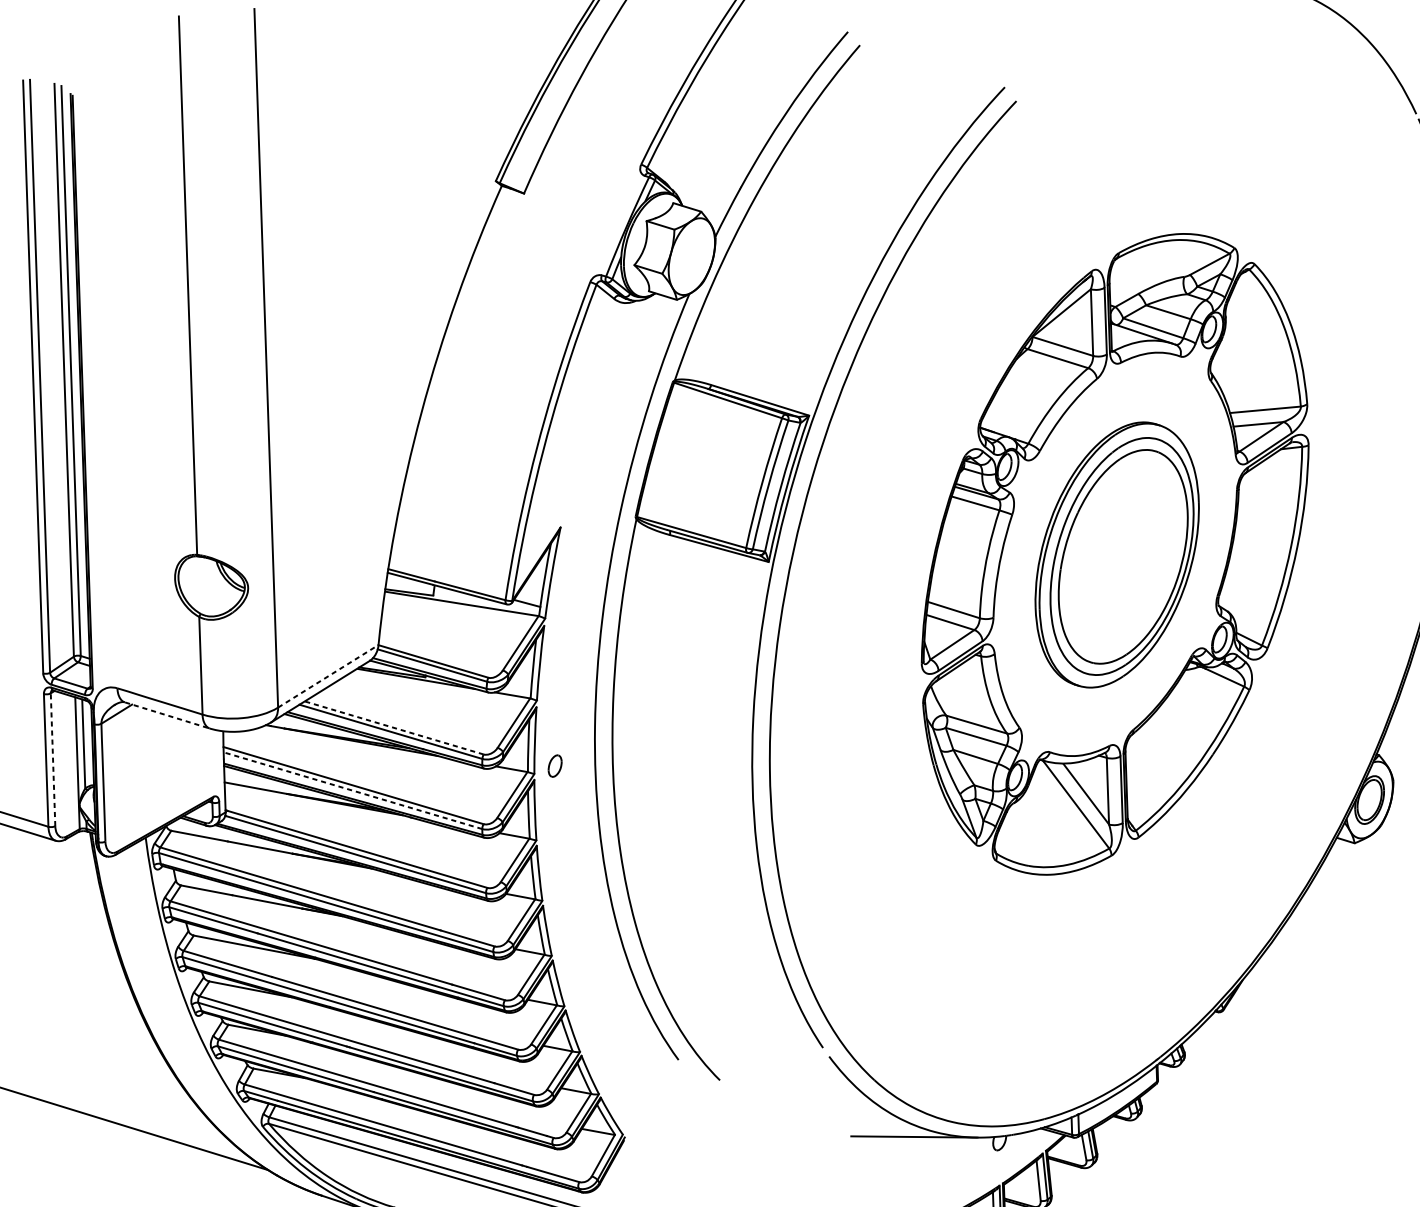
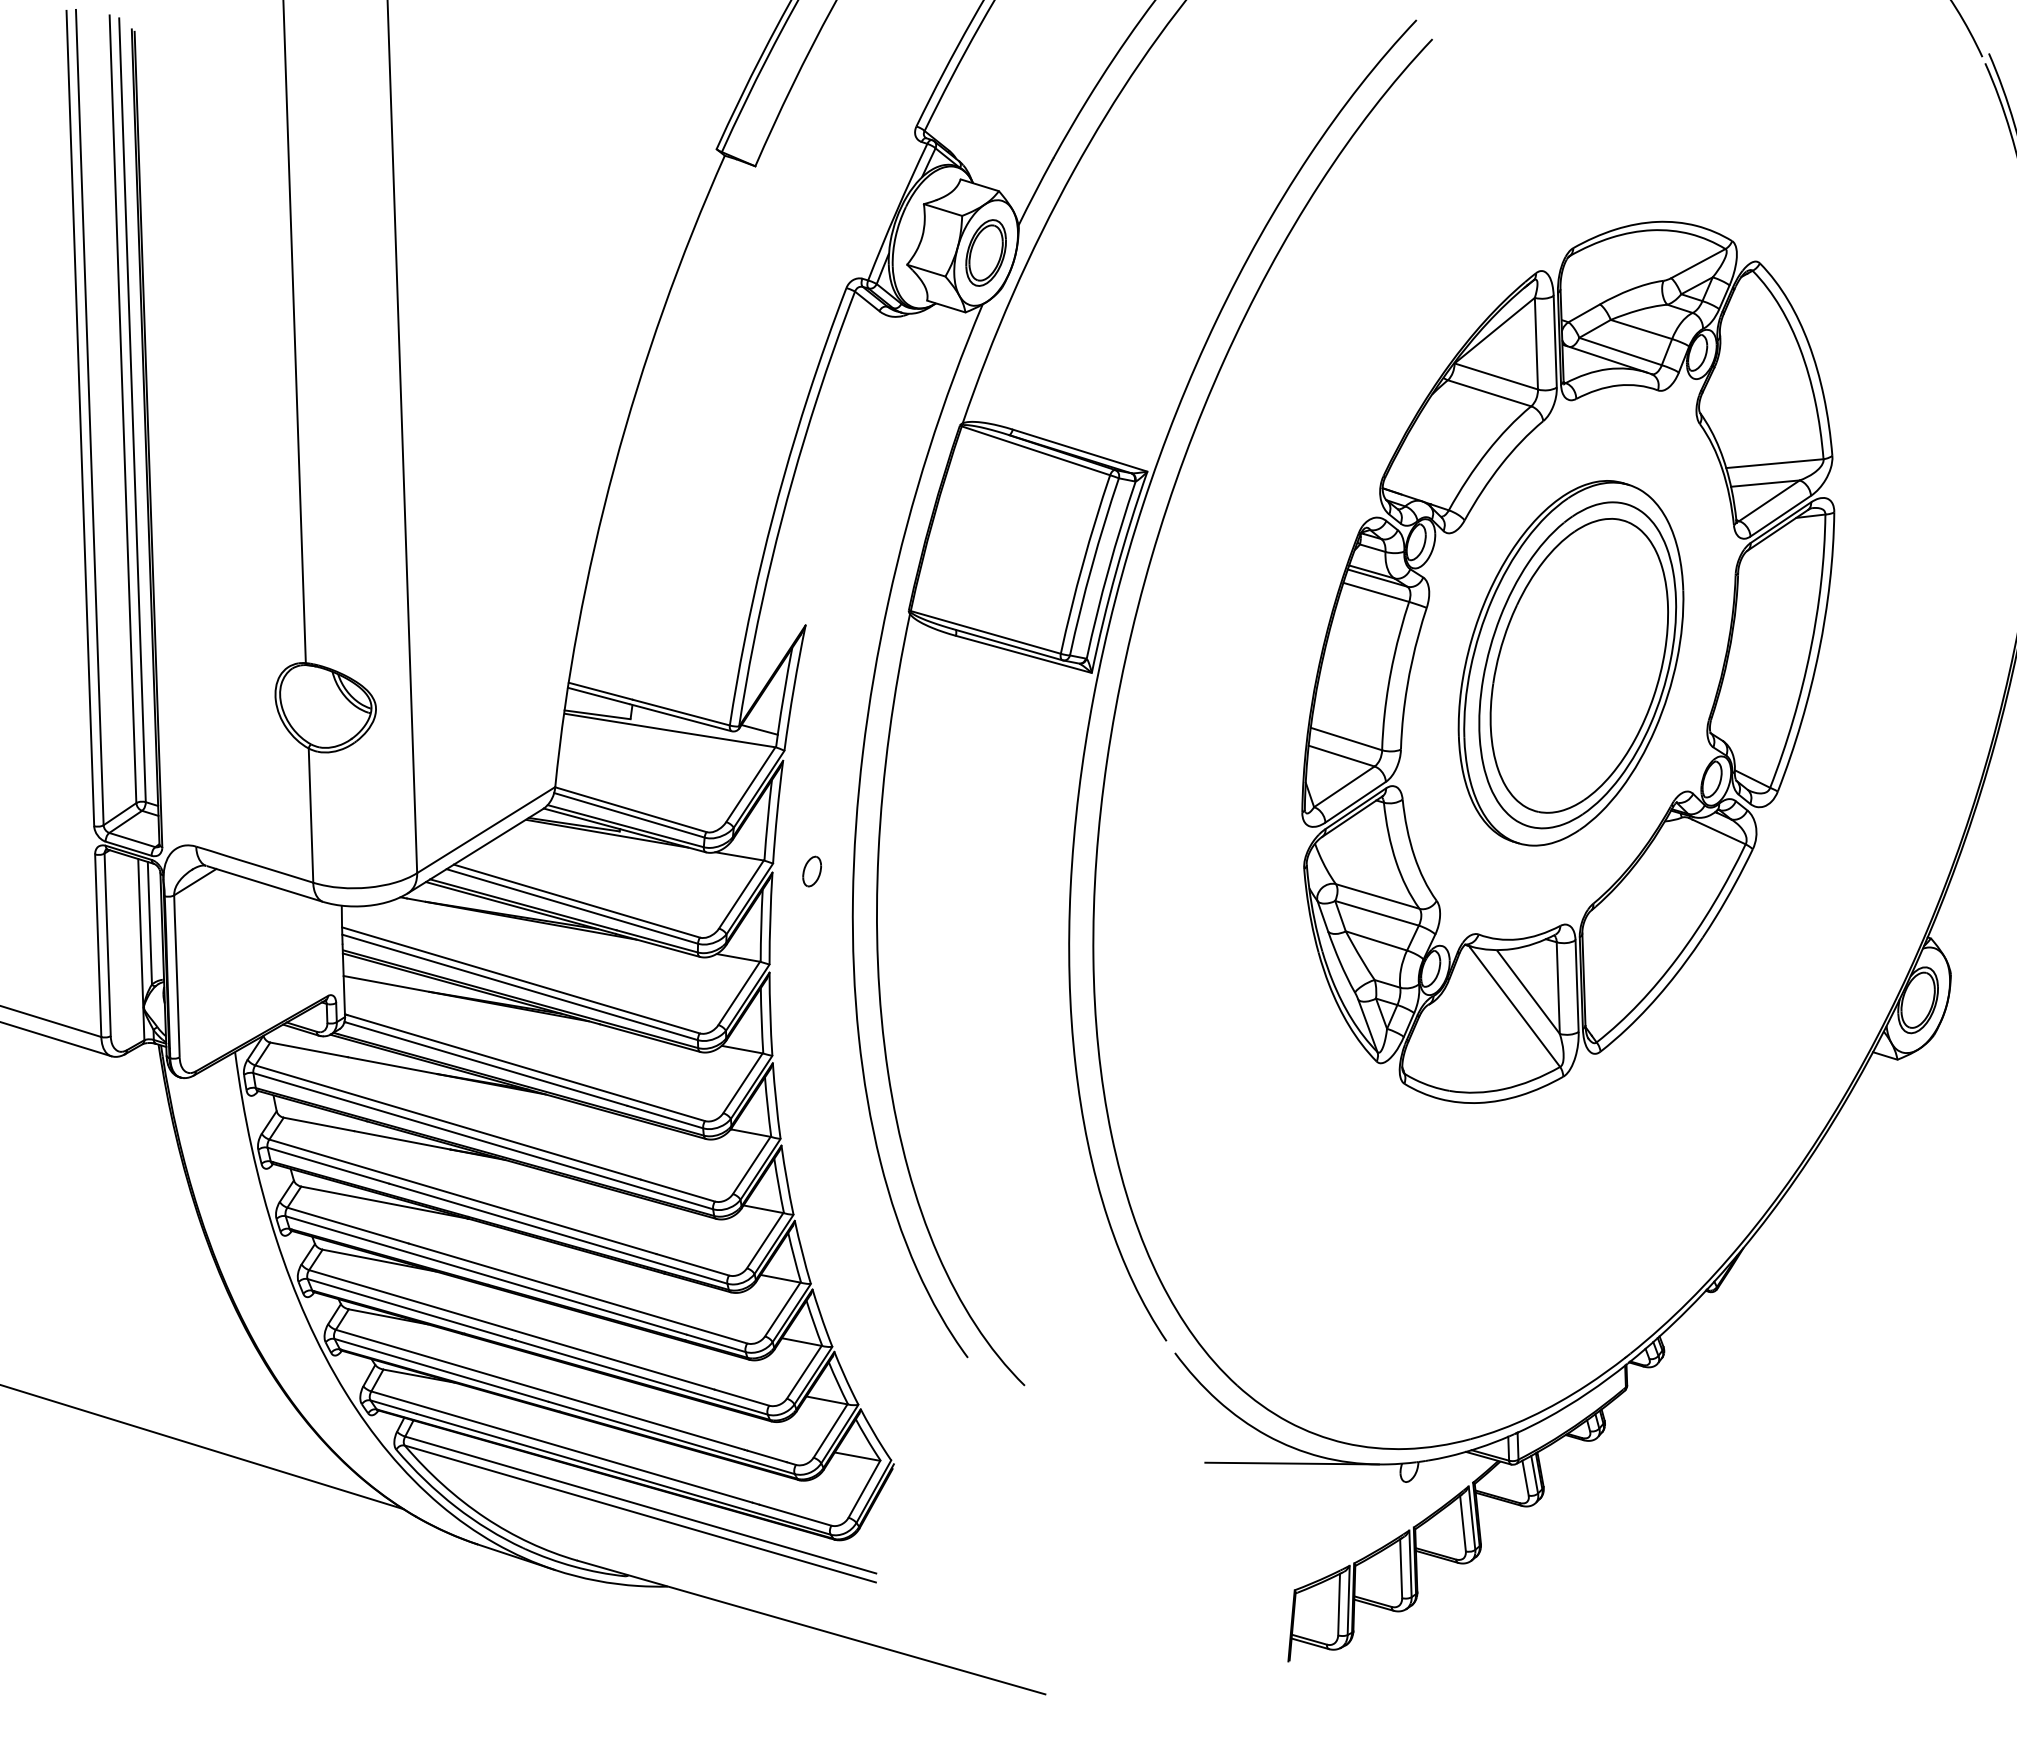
part: (691, 256) -> (985, 252), added
line: (328, 675) -> (486, 829), dashed -> solid
line: (167, 715) -> (264, 883), dashed -> solid
line: (393, 727) -> (576, 900), dashed -> solid
line: (52, 759) -> (107, 944), dashed -> solid
part: (554, 766) -> (811, 871), moved
line: (352, 790) -> (519, 987), dashed -> solid

